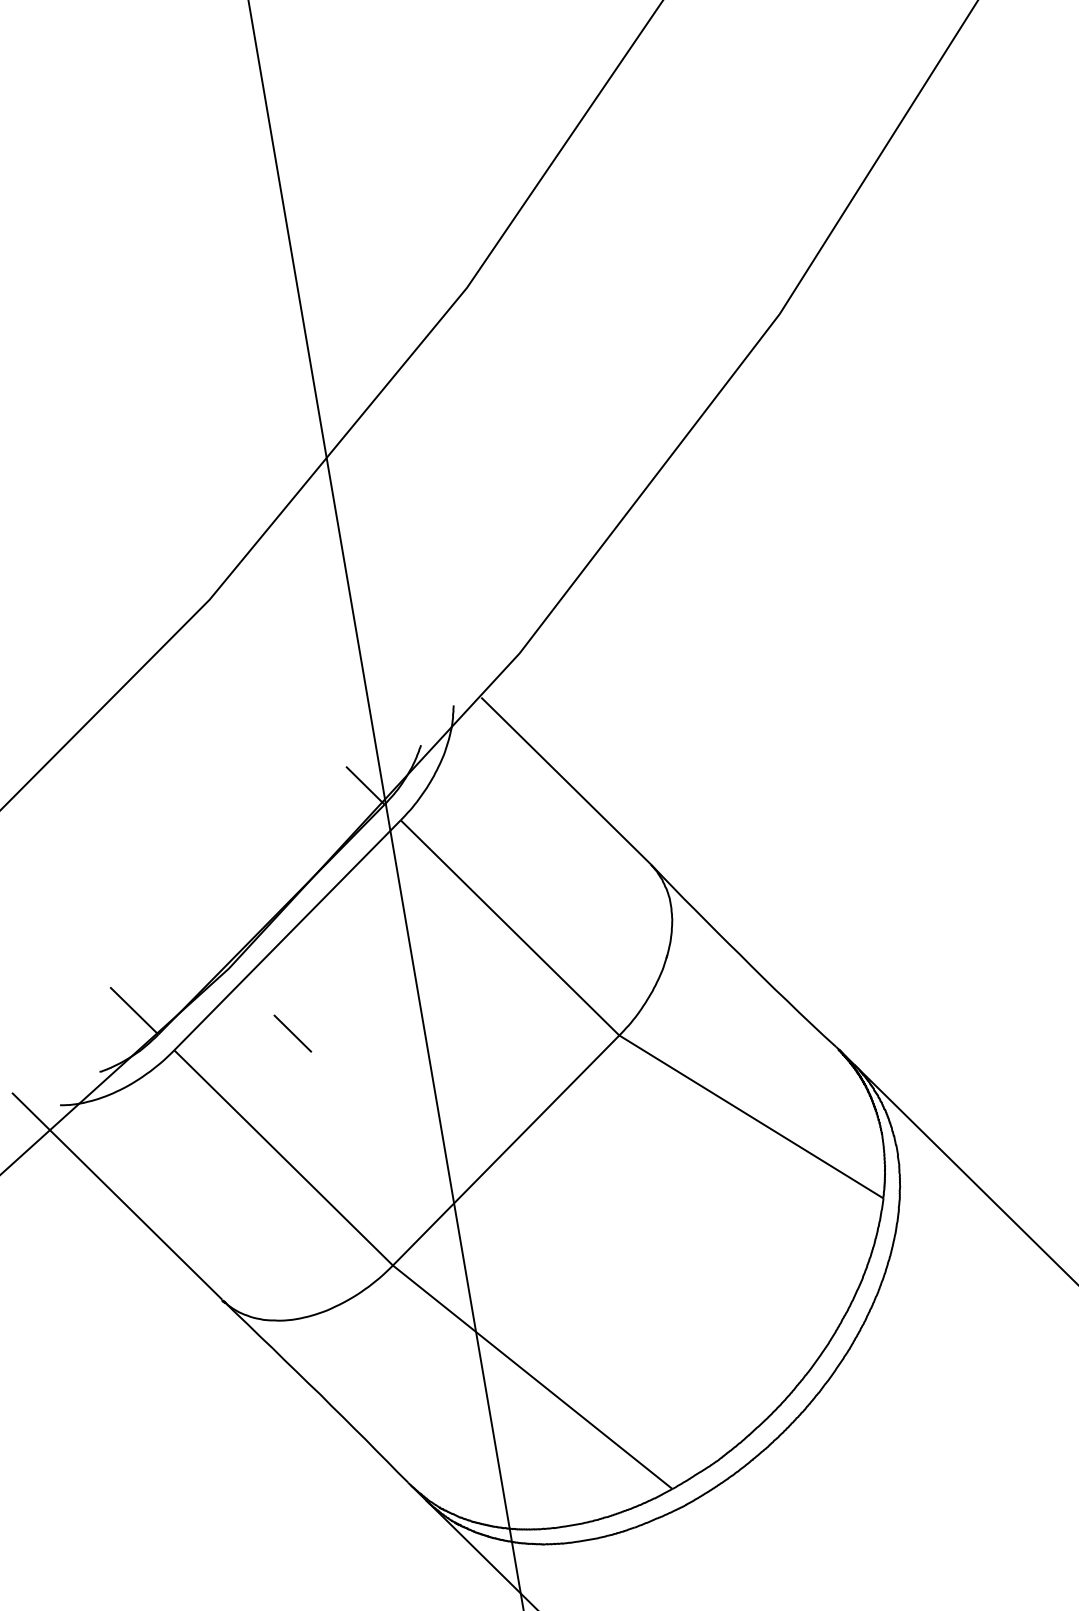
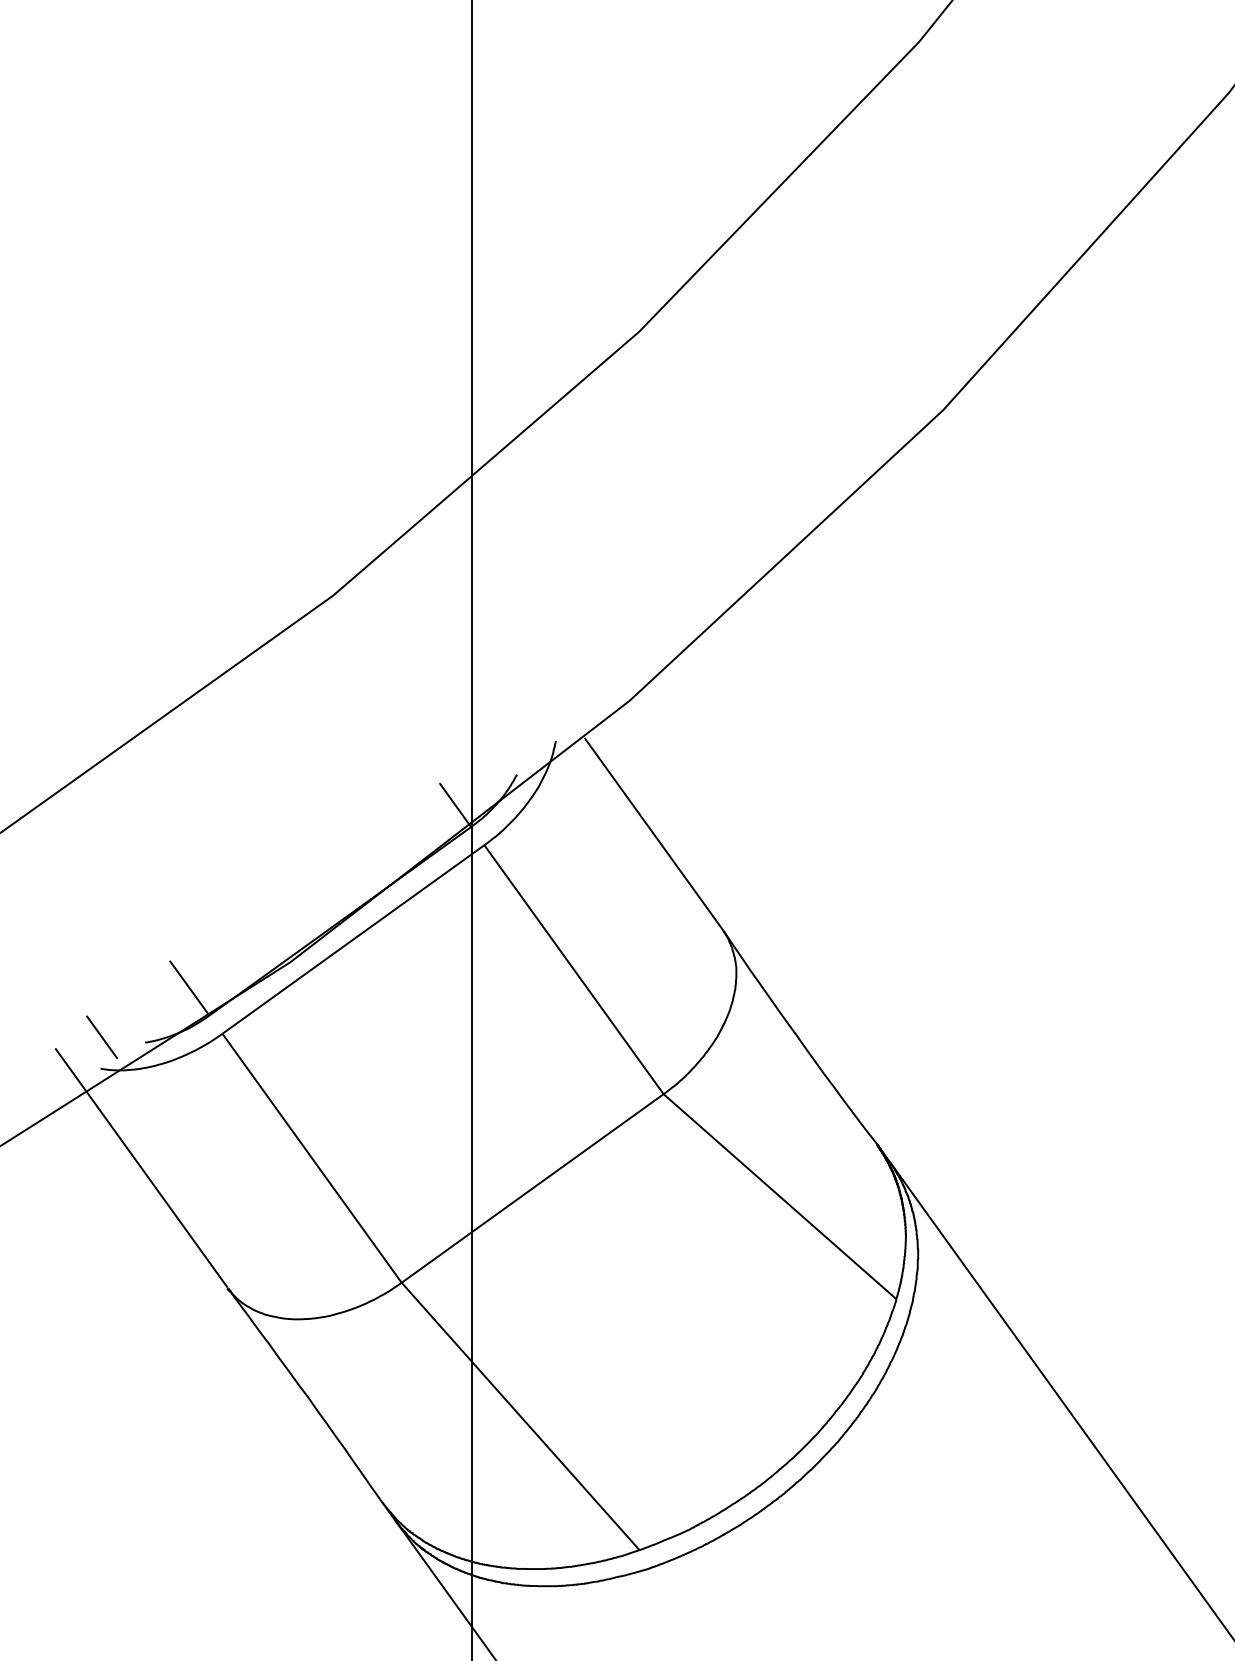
line: (293, 1033) -> (102, 1037), moved

